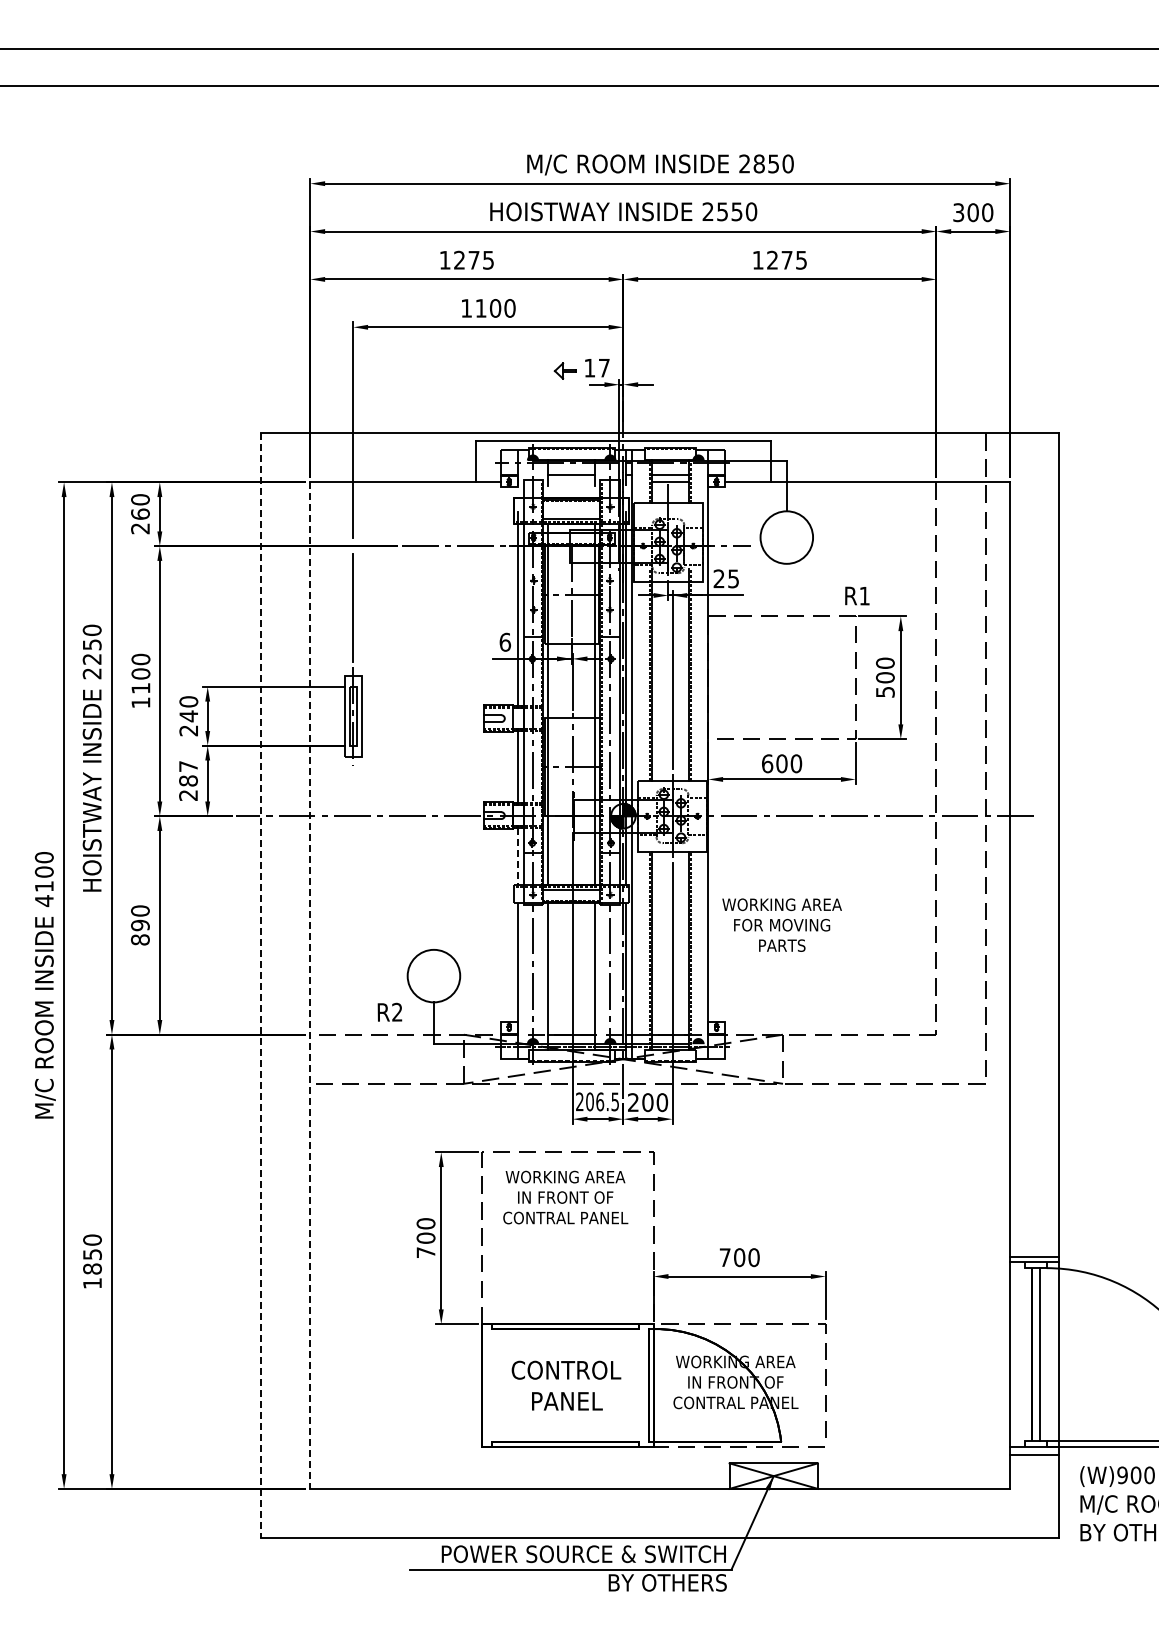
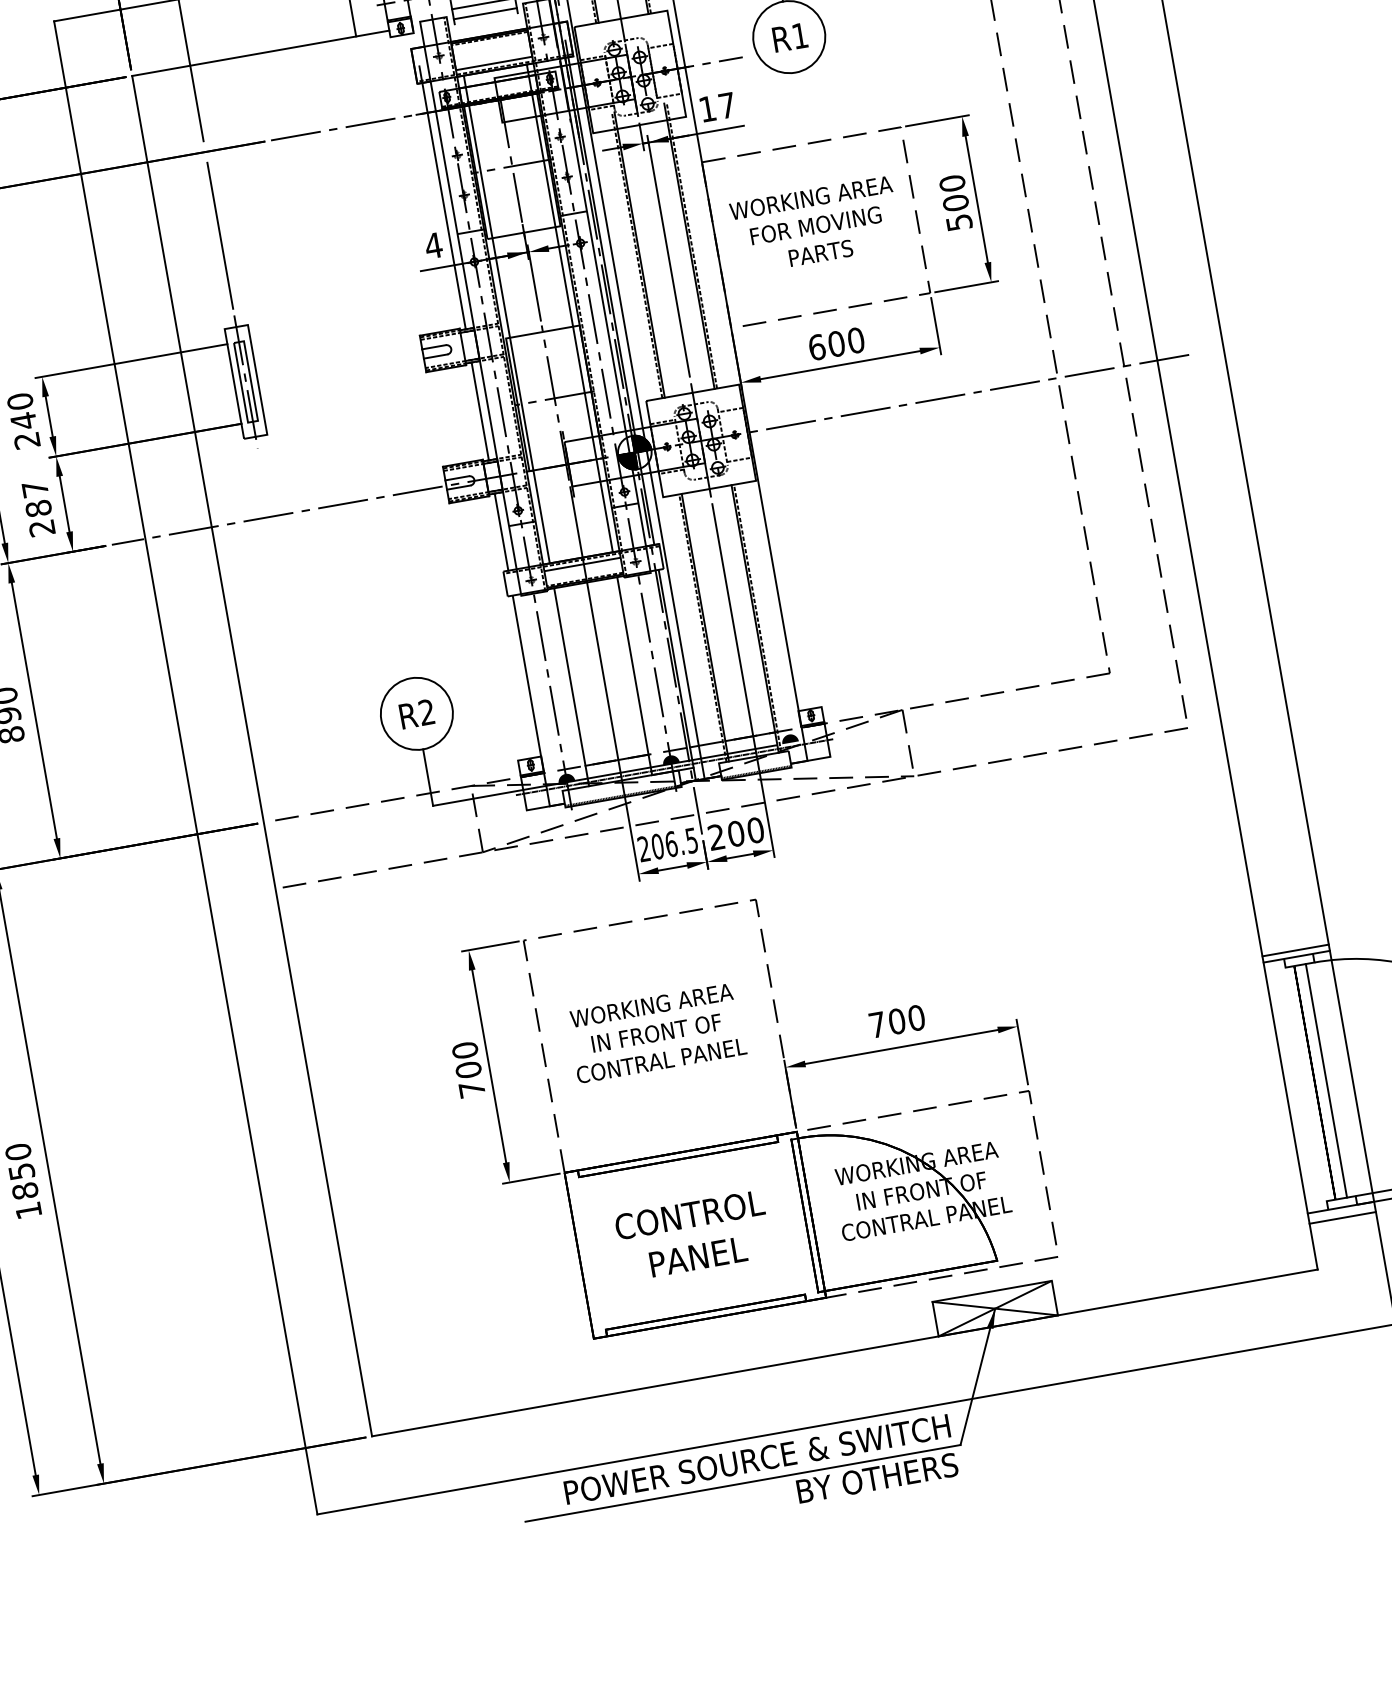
line: (571, 482) -> (485, 13), added
text: (725, 578) -> (716, 107), 25 -> 17
text: (857, 595) -> (790, 36), moved
text: (505, 641) -> (433, 244), 6 -> 4
line: (517, 856) -> (501, 532), dashed -> solid
text: (781, 924) -> (814, 224), moved
line: (261, 986) -> (186, 768), dashed -> solid
line: (310, 986) -> (252, 757), dashed -> solid
text: (389, 1011) -> (416, 713), moved
text: (565, 1197) -> (656, 1033), moved

